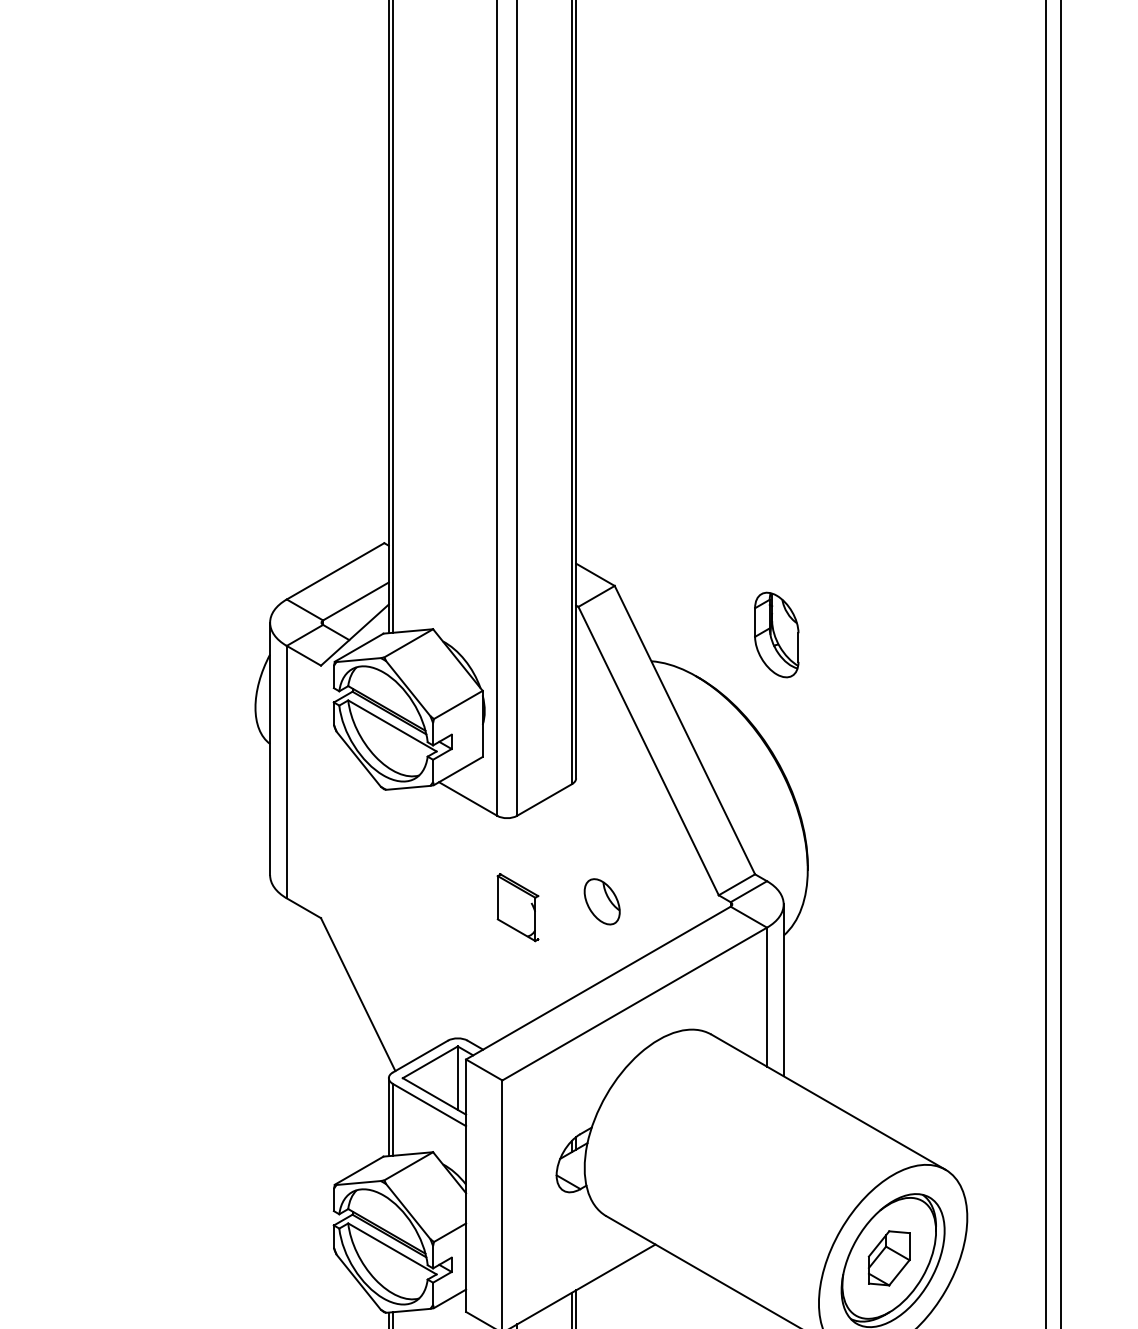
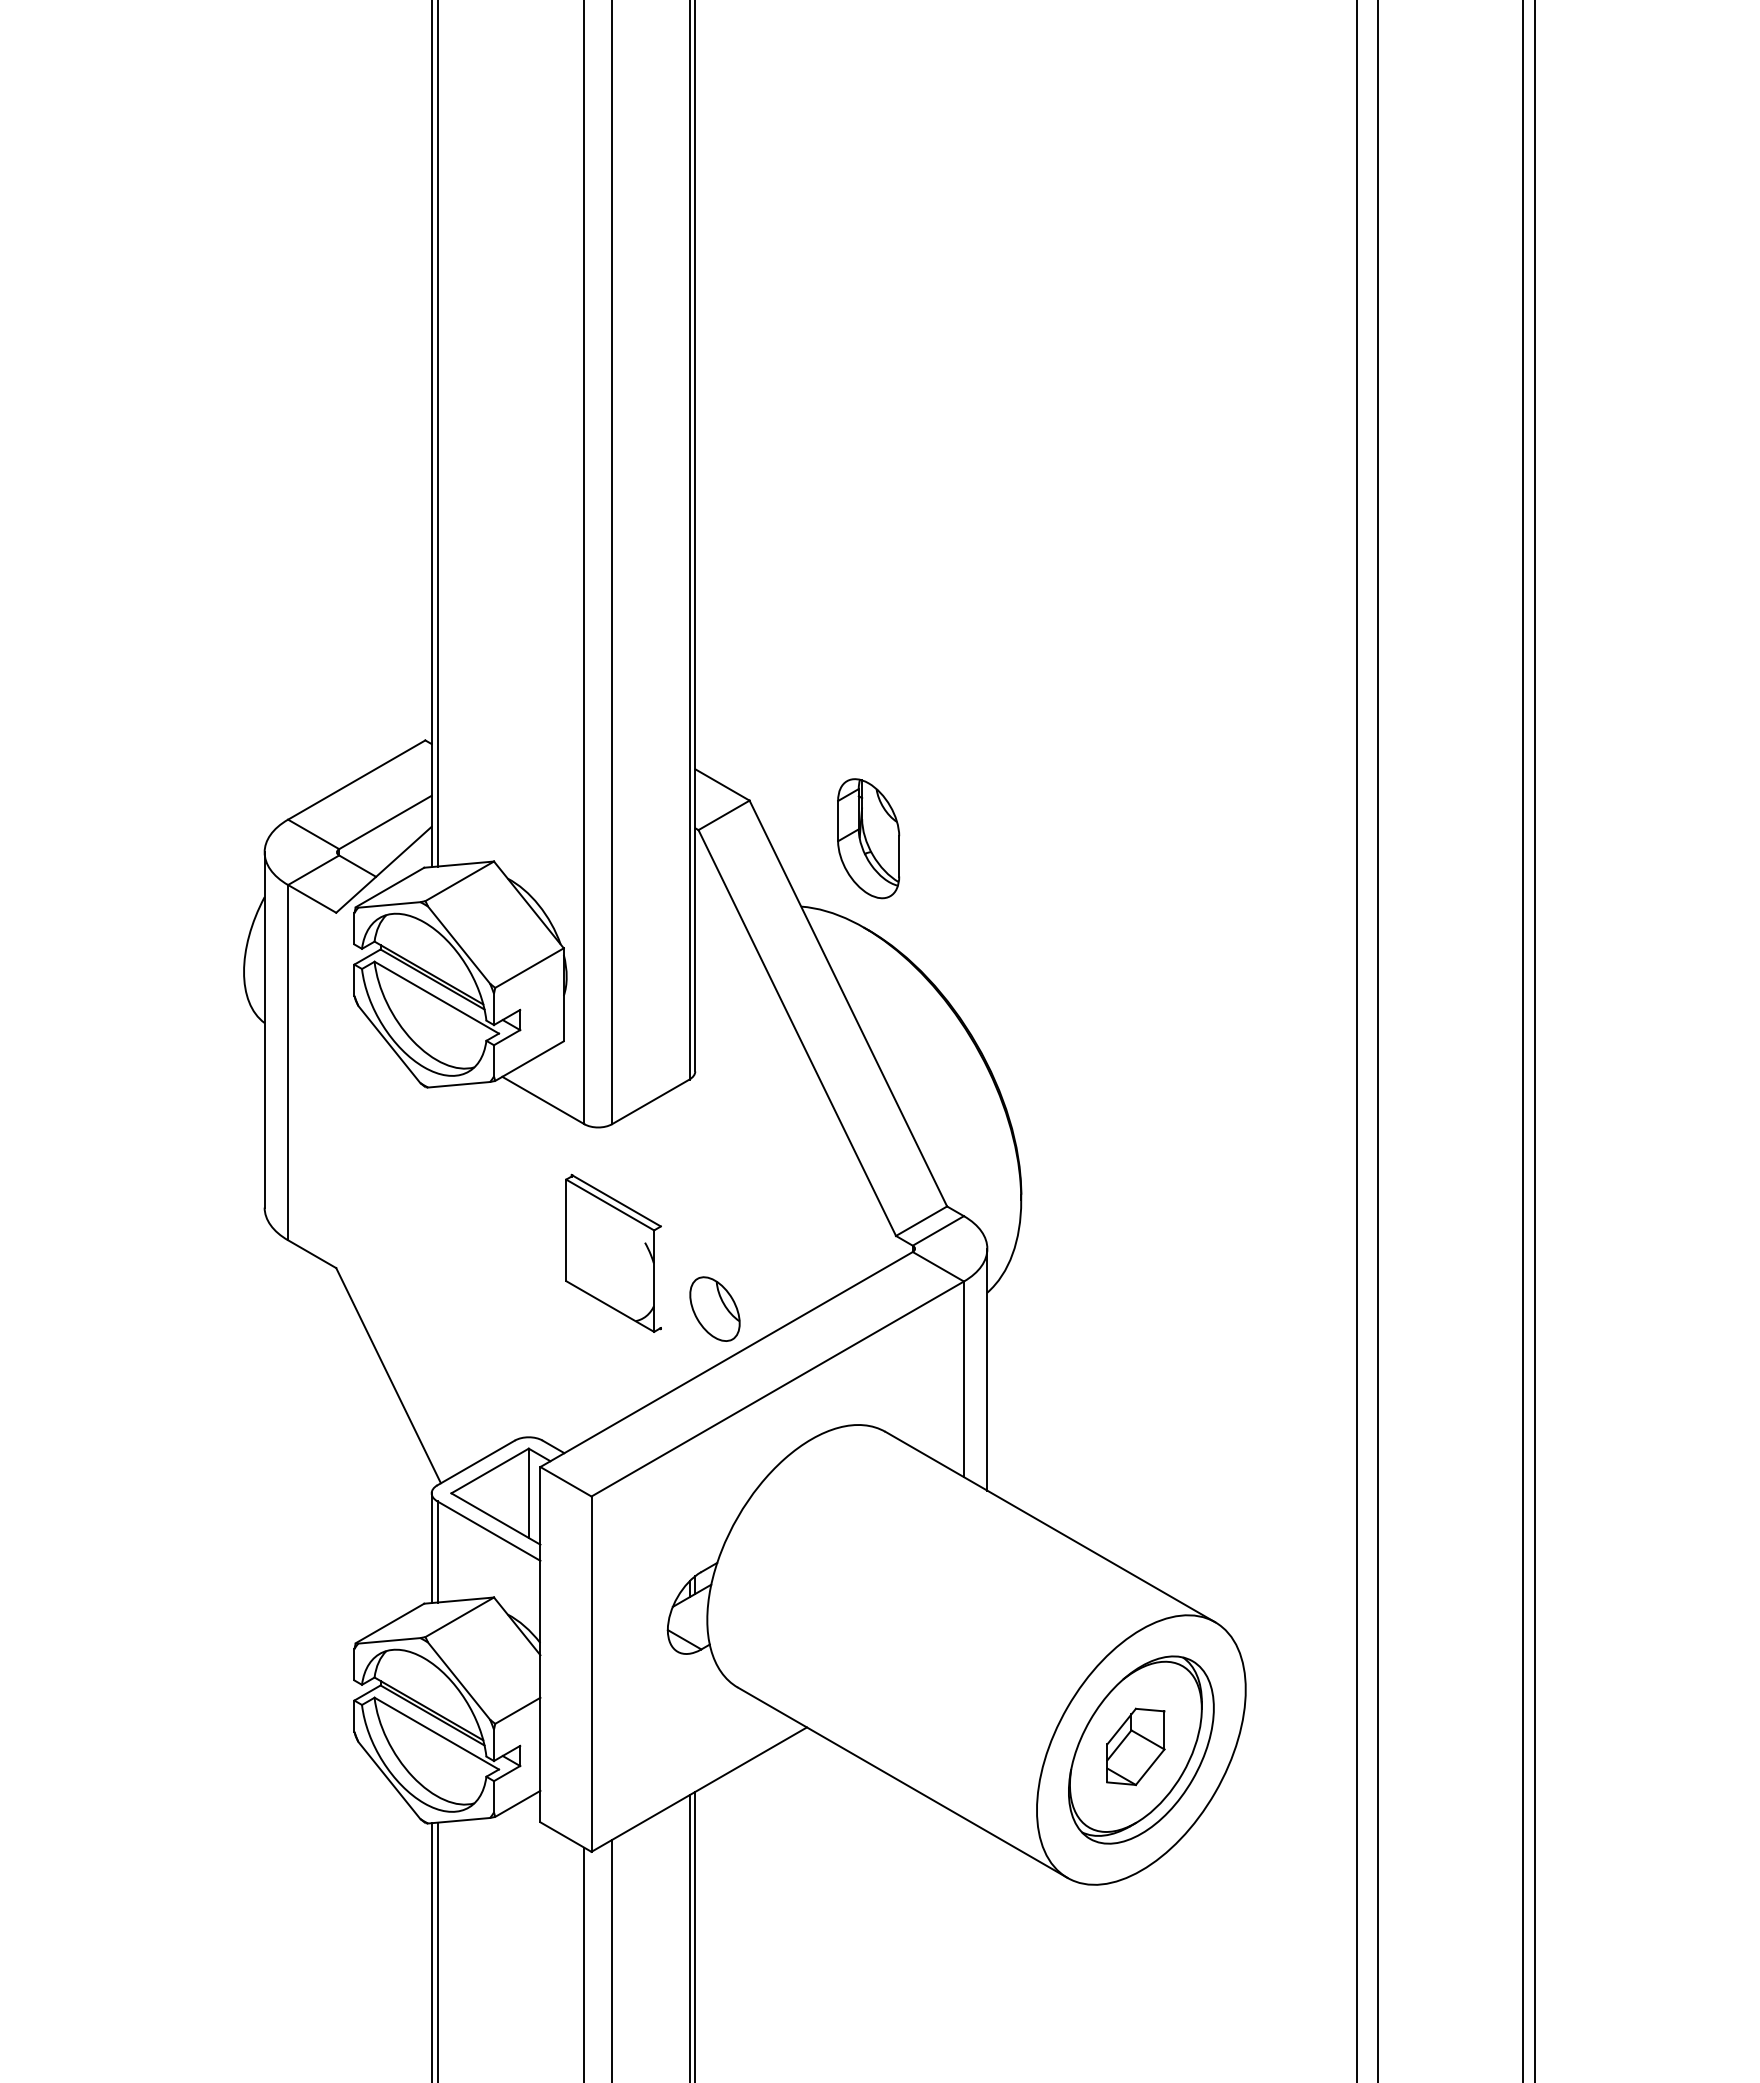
part: (776, 634) -> (868, 838), moved
part: (601, 901) -> (714, 1308), moved
part: (518, 907) -> (613, 1252), size x1.67

